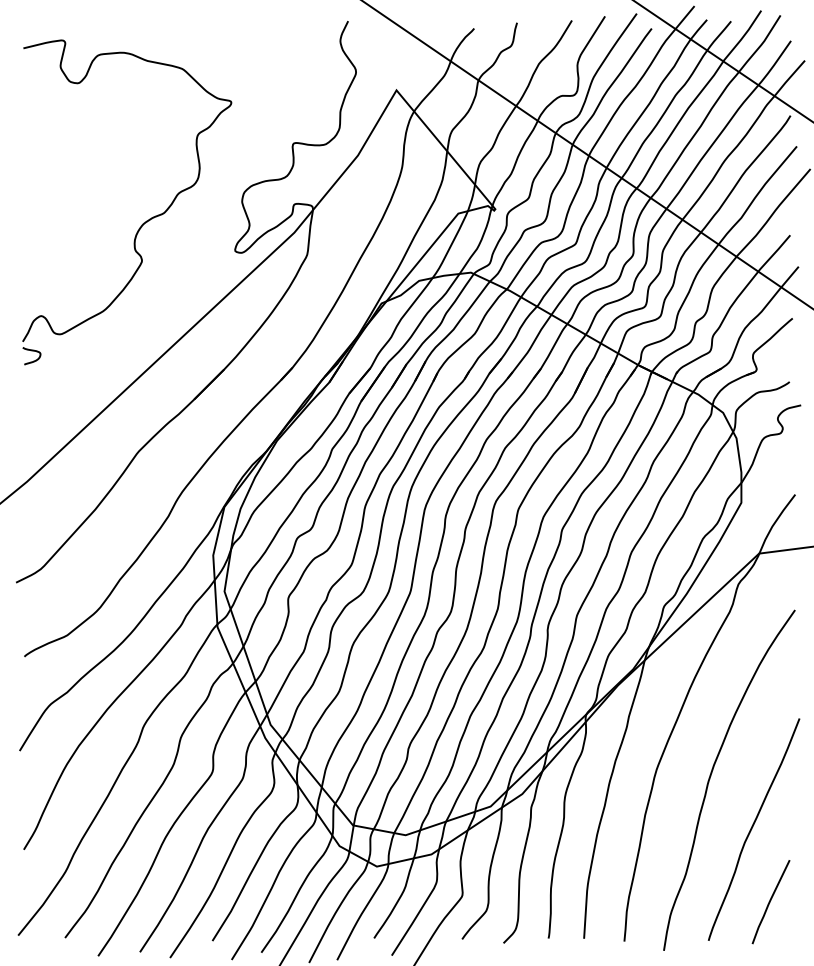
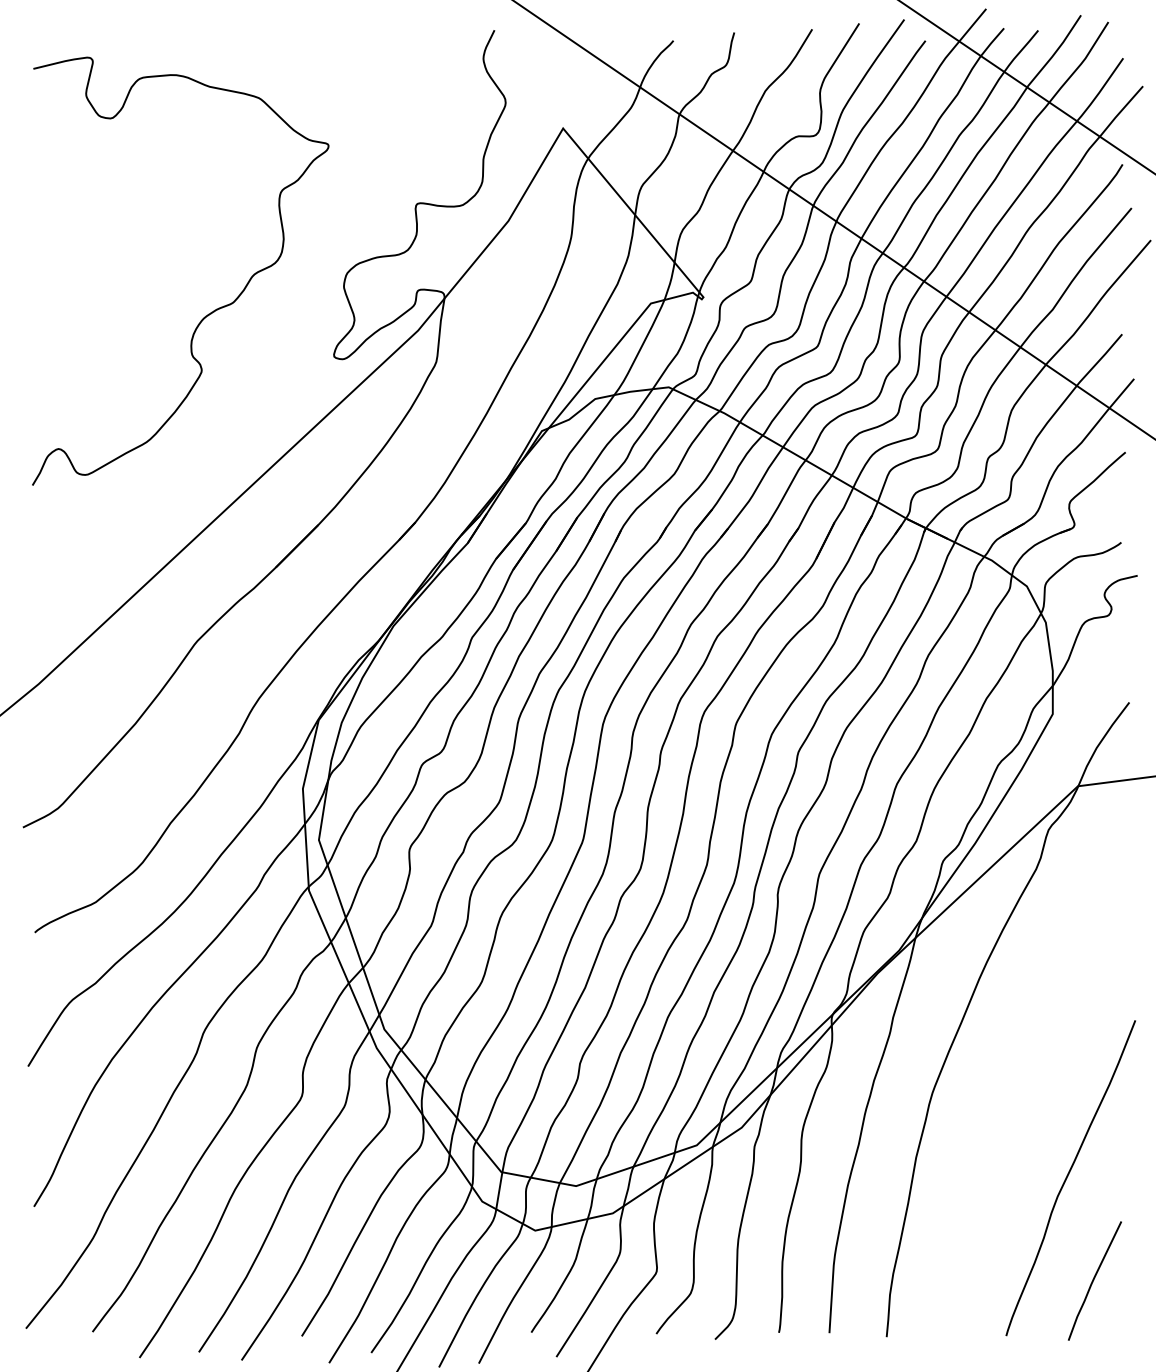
curve: (34, 351) -> (48, 499), removed
curve: (711, 774) -> (1010, 1100), removed

